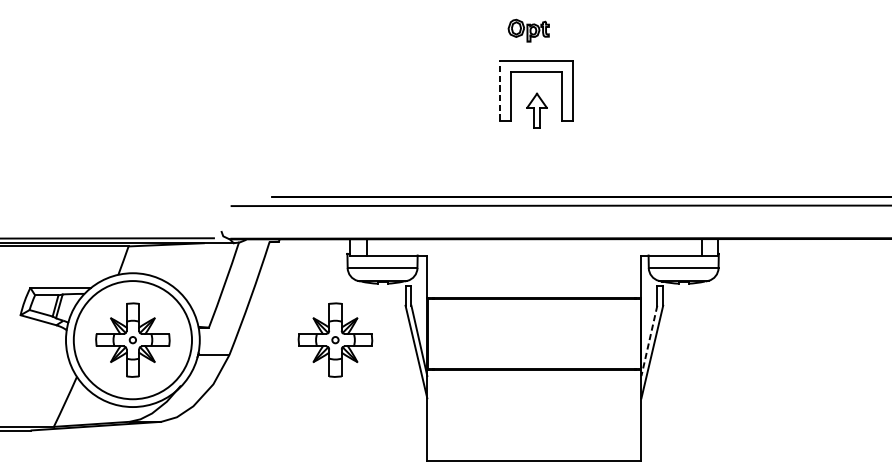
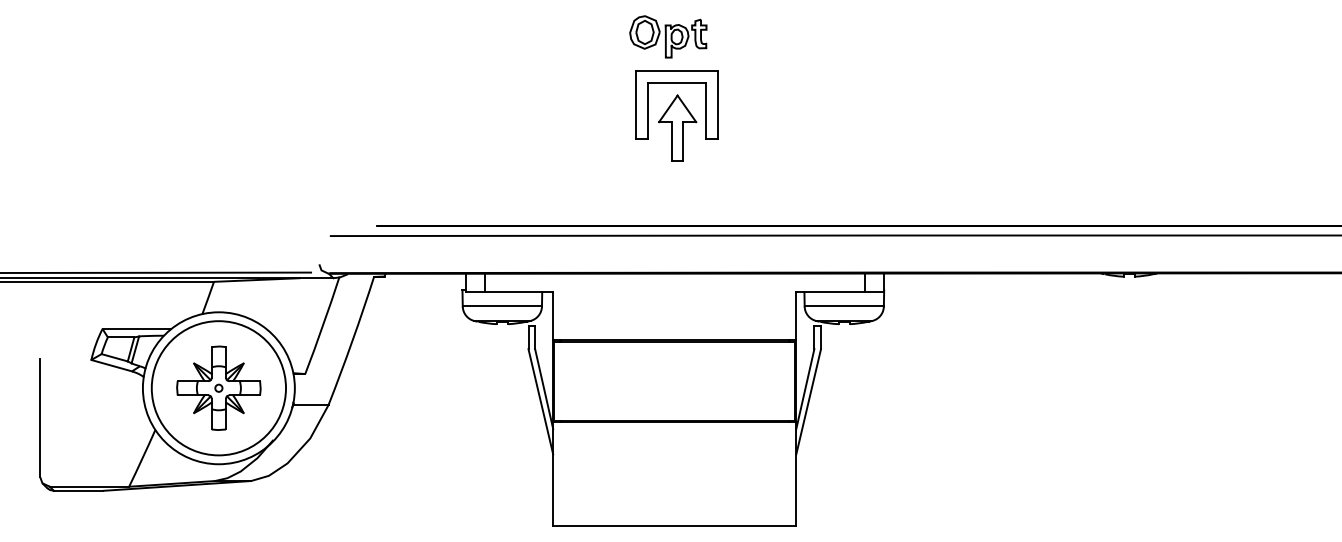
part: (528, 30) -> (668, 36), size x1.67
line: (499, 90) -> (635, 104), dashed -> solid
part: (536, 110) -> (677, 127), size x1.67
part: (335, 339) -> (448, 387), removed
line: (649, 341) -> (805, 389), dashed -> solid

